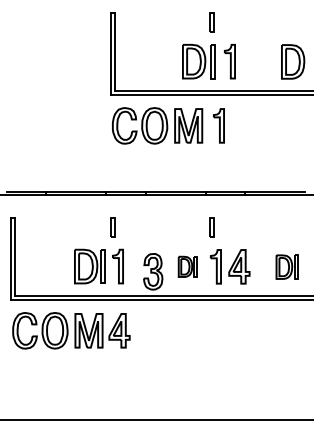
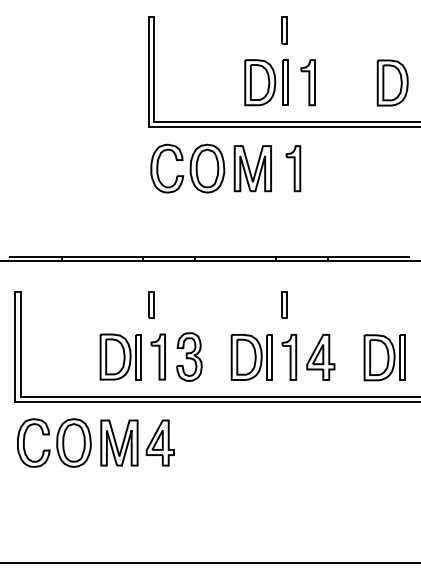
part: (187, 266) -> (251, 357), size x1.67
part: (286, 266) -> (384, 357), size x1.43
part: (153, 271) -> (189, 356), moved

